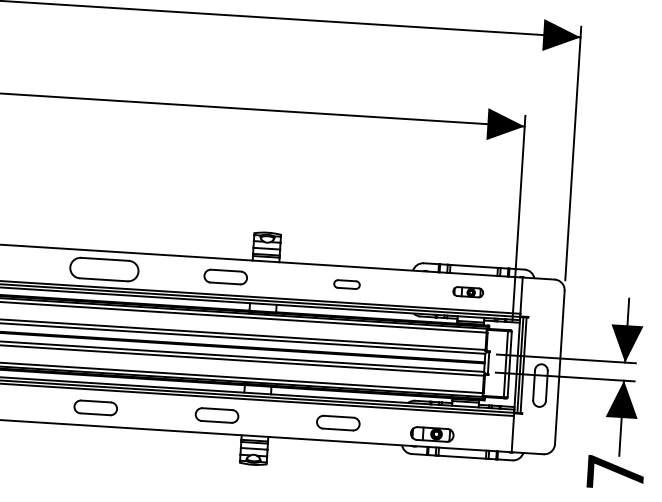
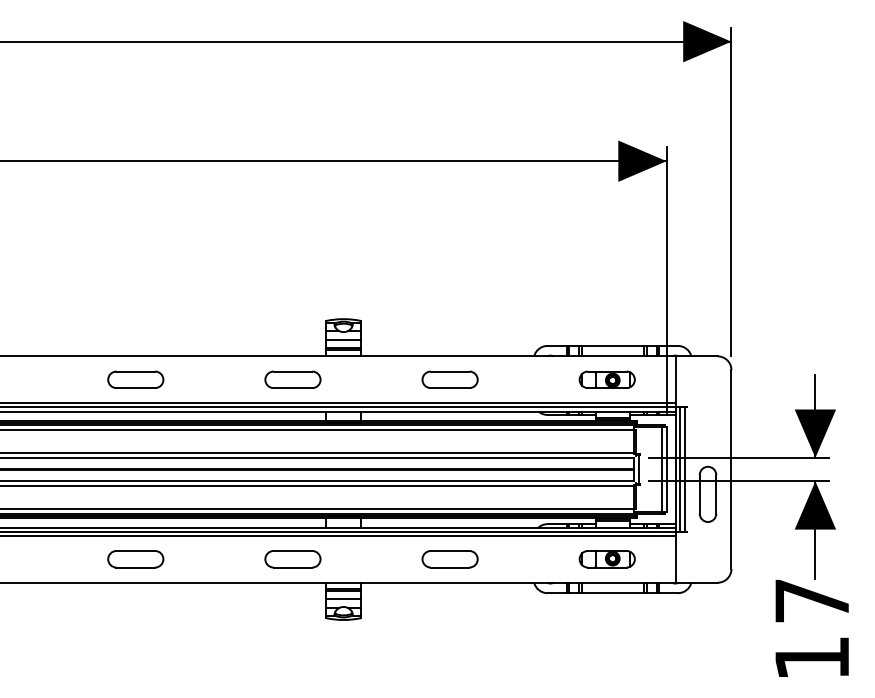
part: (104, 269) -> (135, 379), size x0.62
part: (346, 284) -> (449, 379), size x1.67
part: (467, 292) -> (606, 379), size x1.43
part: (431, 434) -> (606, 559), moved

